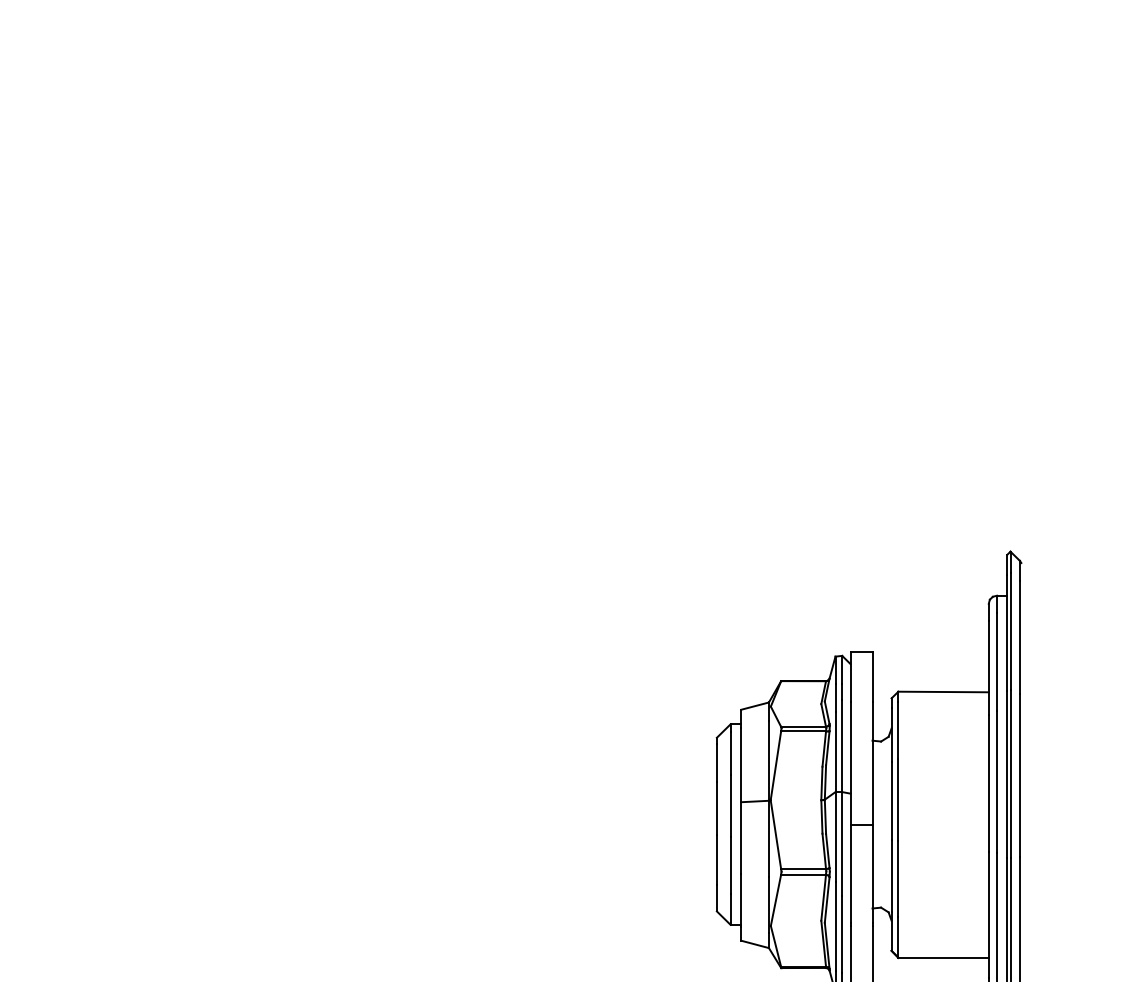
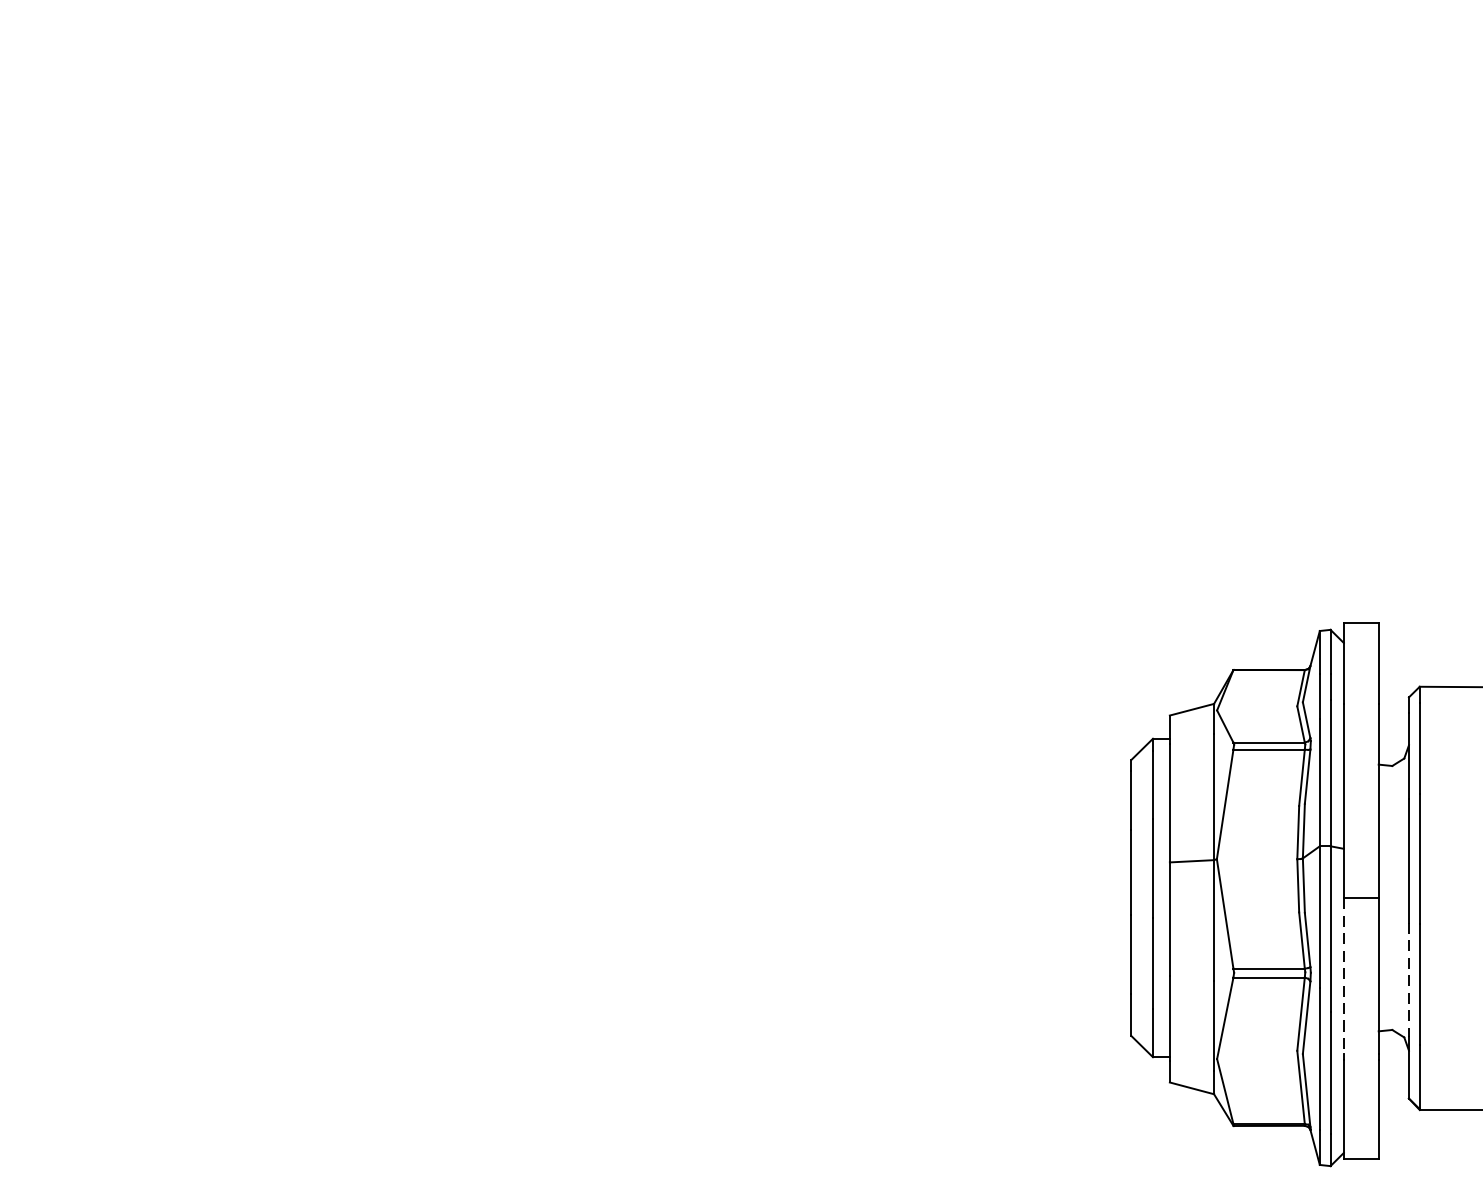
line: (850, 874) -> (1343, 977), solid -> dashed
line: (891, 876) -> (1408, 980), solid -> dashed

